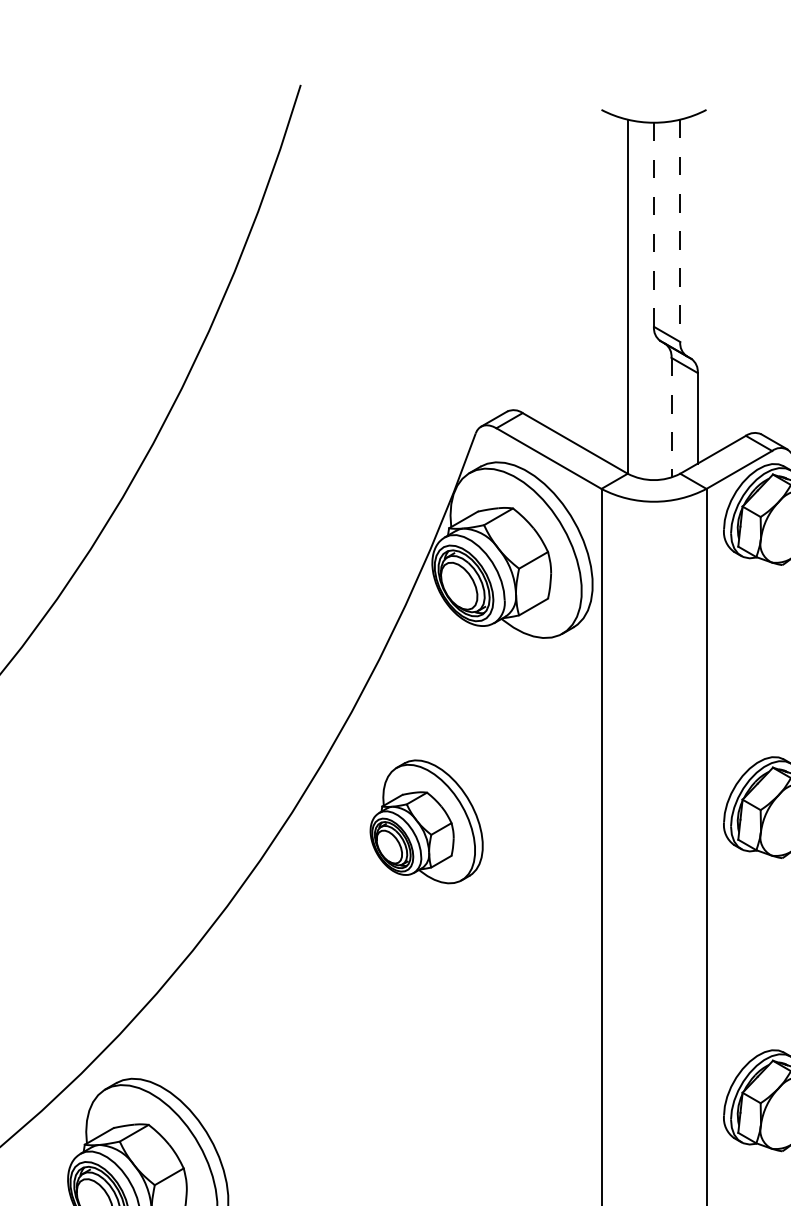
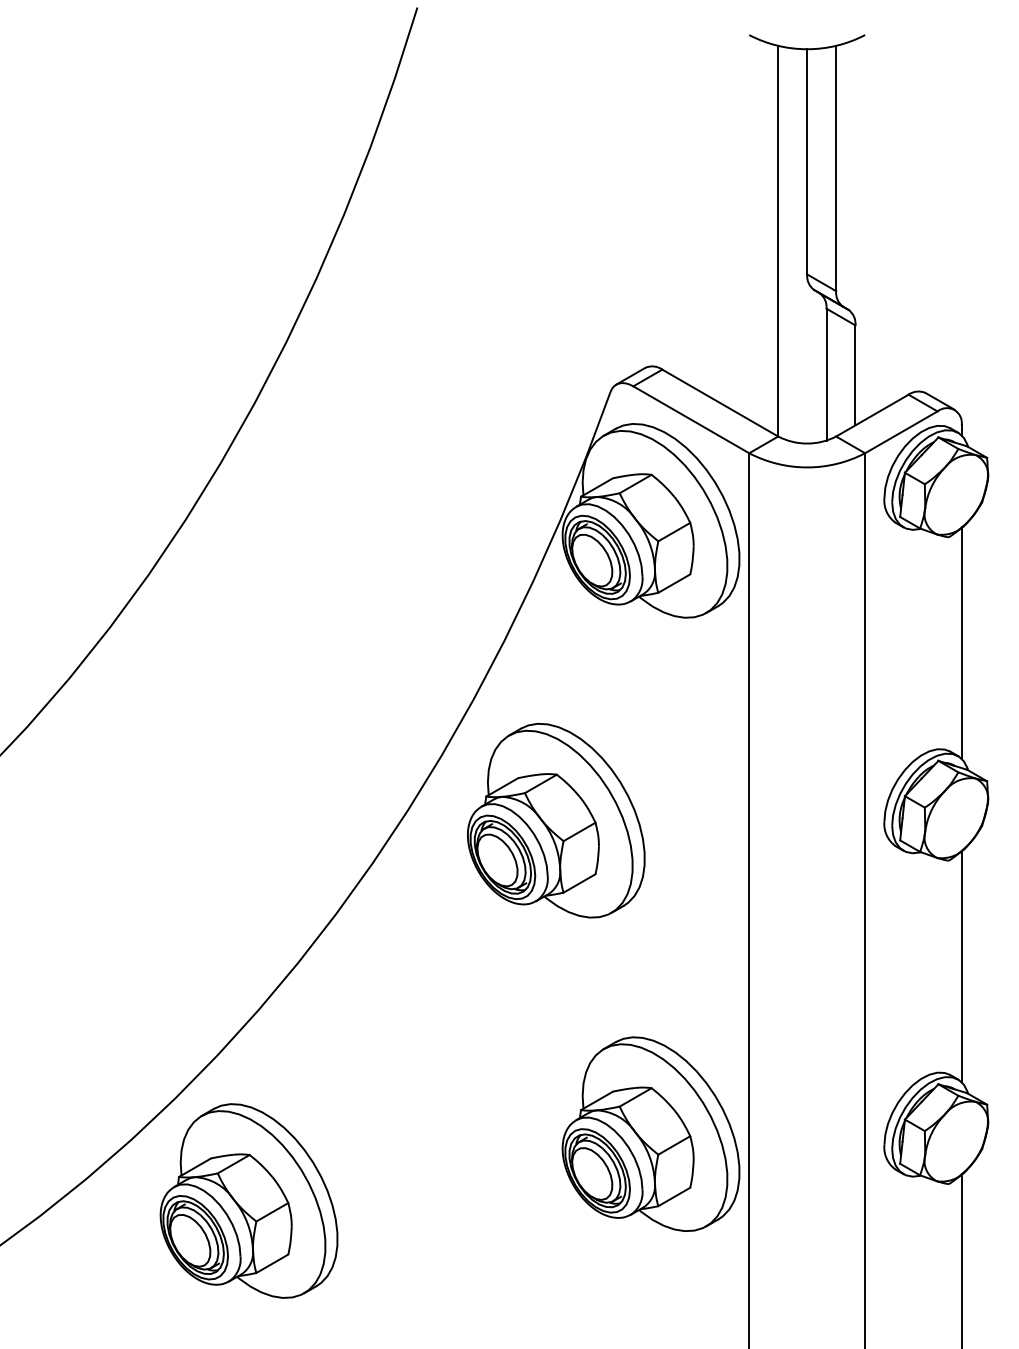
line: (654, 224) -> (807, 161), dashed -> solid
line: (680, 230) -> (836, 168), dashed -> solid
line: (671, 417) -> (826, 374), dashed -> solid
part: (426, 821) -> (556, 820), size x1.43
part: (512, 1105) -> (650, 1133), added

